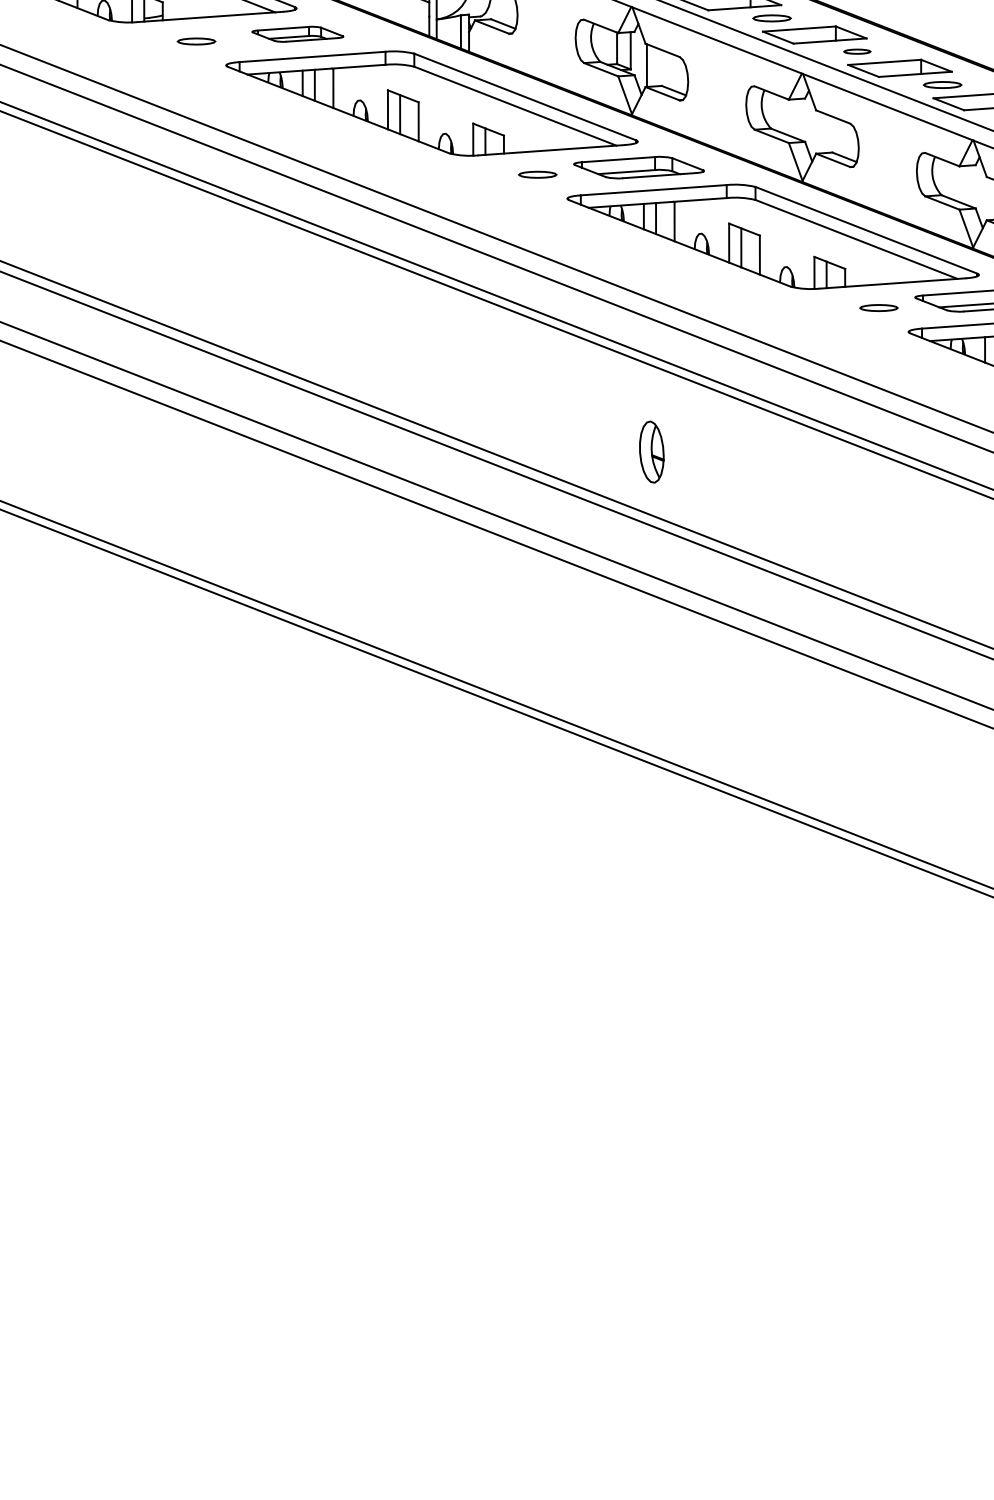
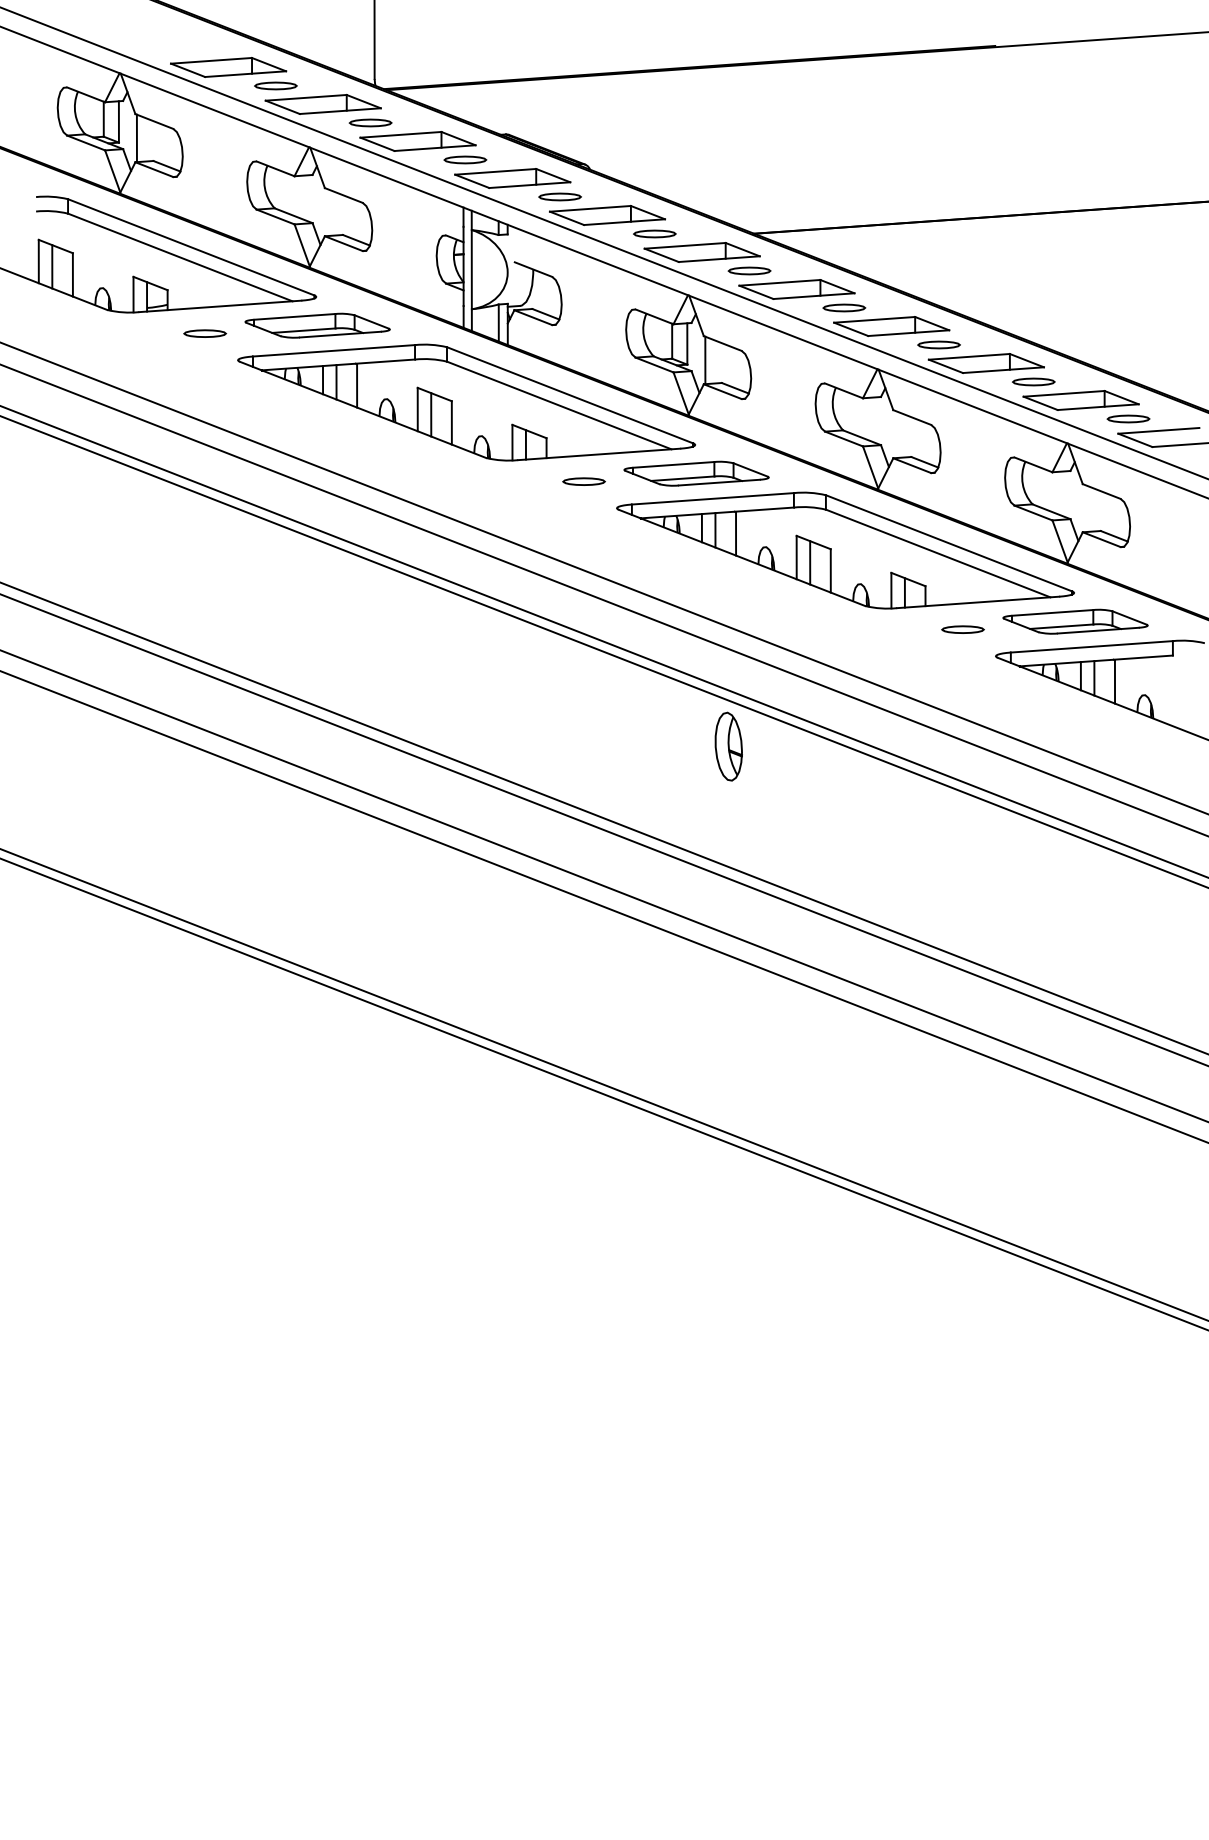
part: (297, 34) -> (317, 325), size x1.43
part: (856, 51) -> (938, 344), size x1.43
part: (651, 451) -> (728, 746), moved

